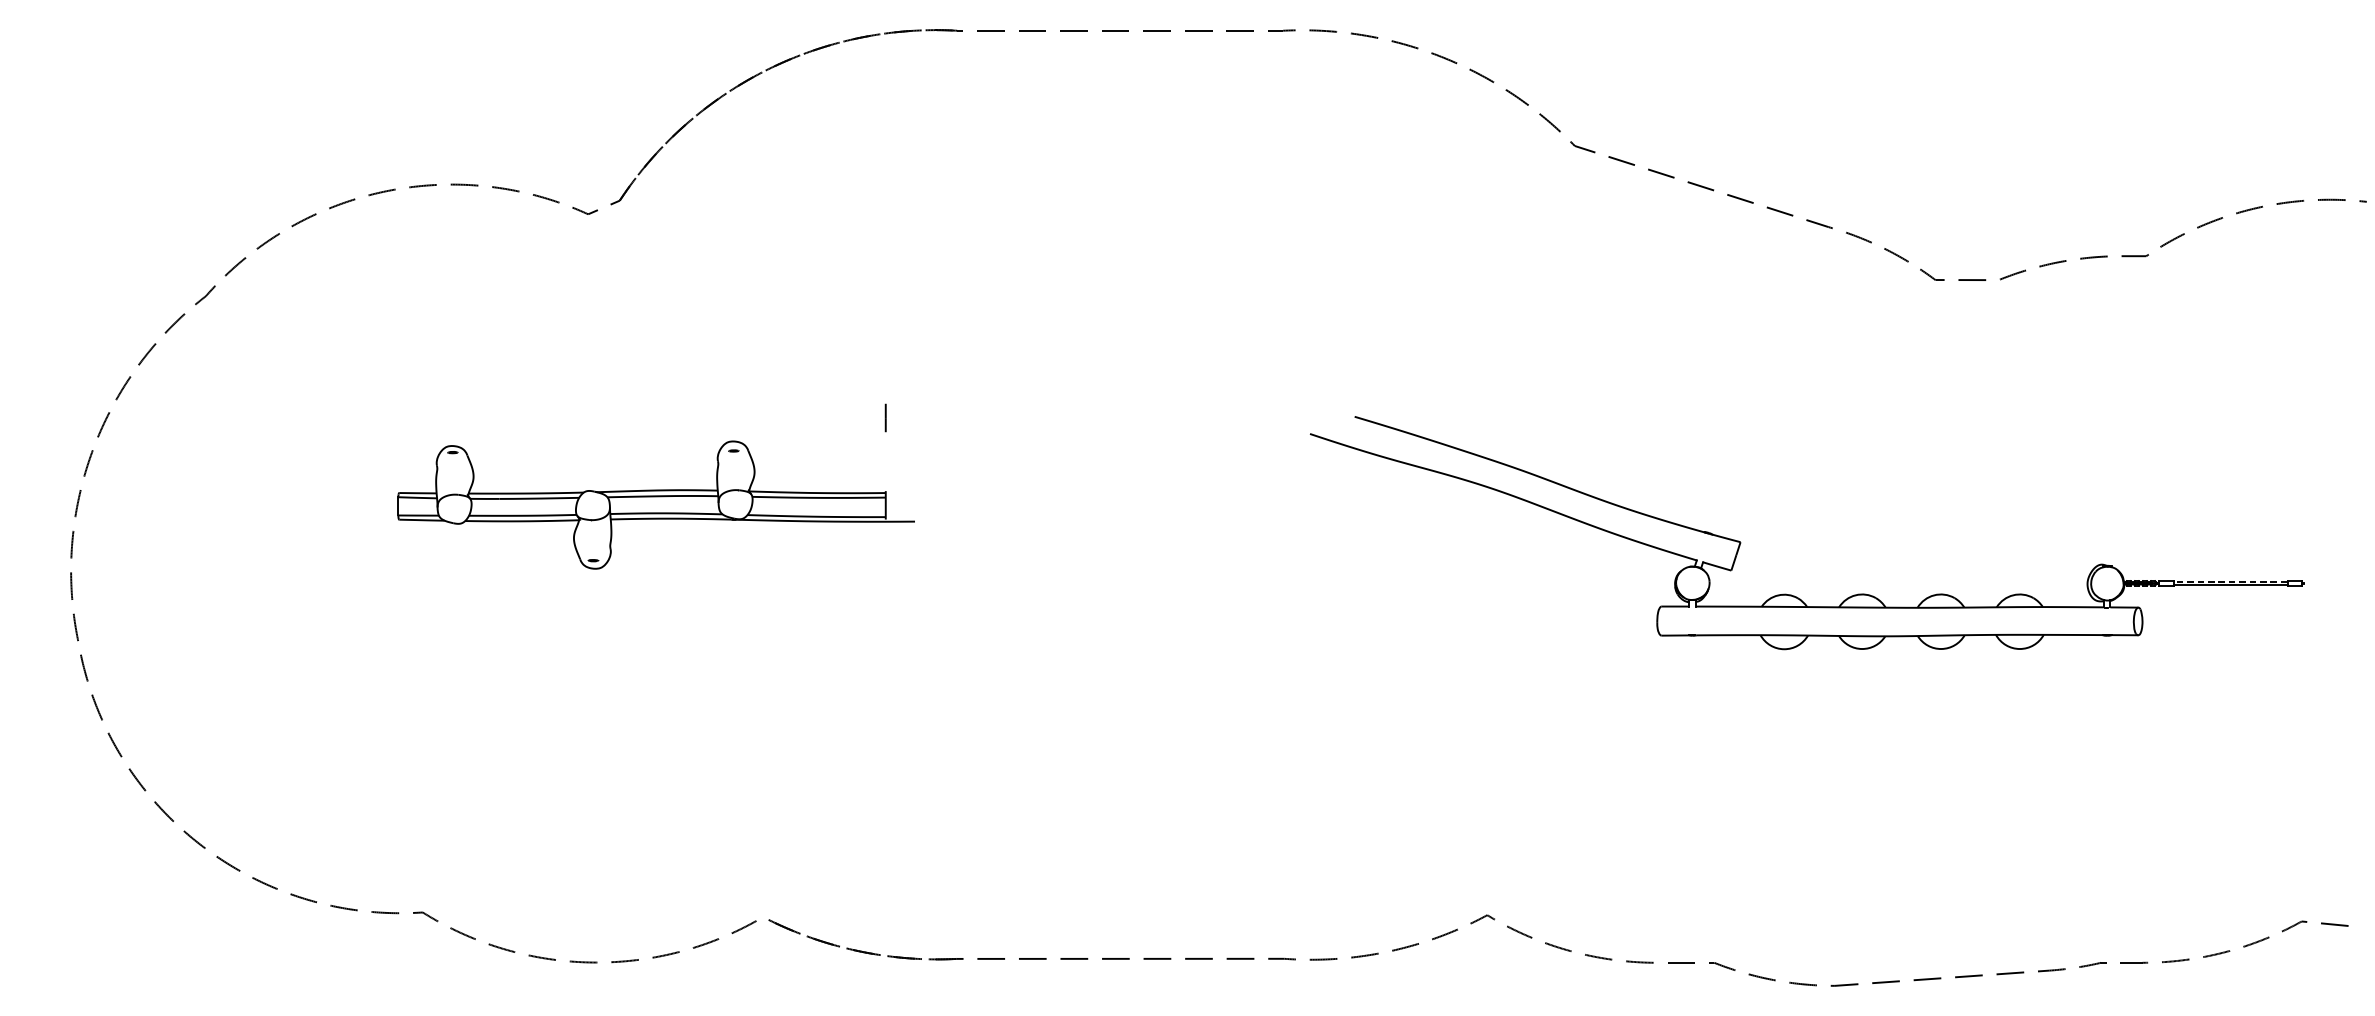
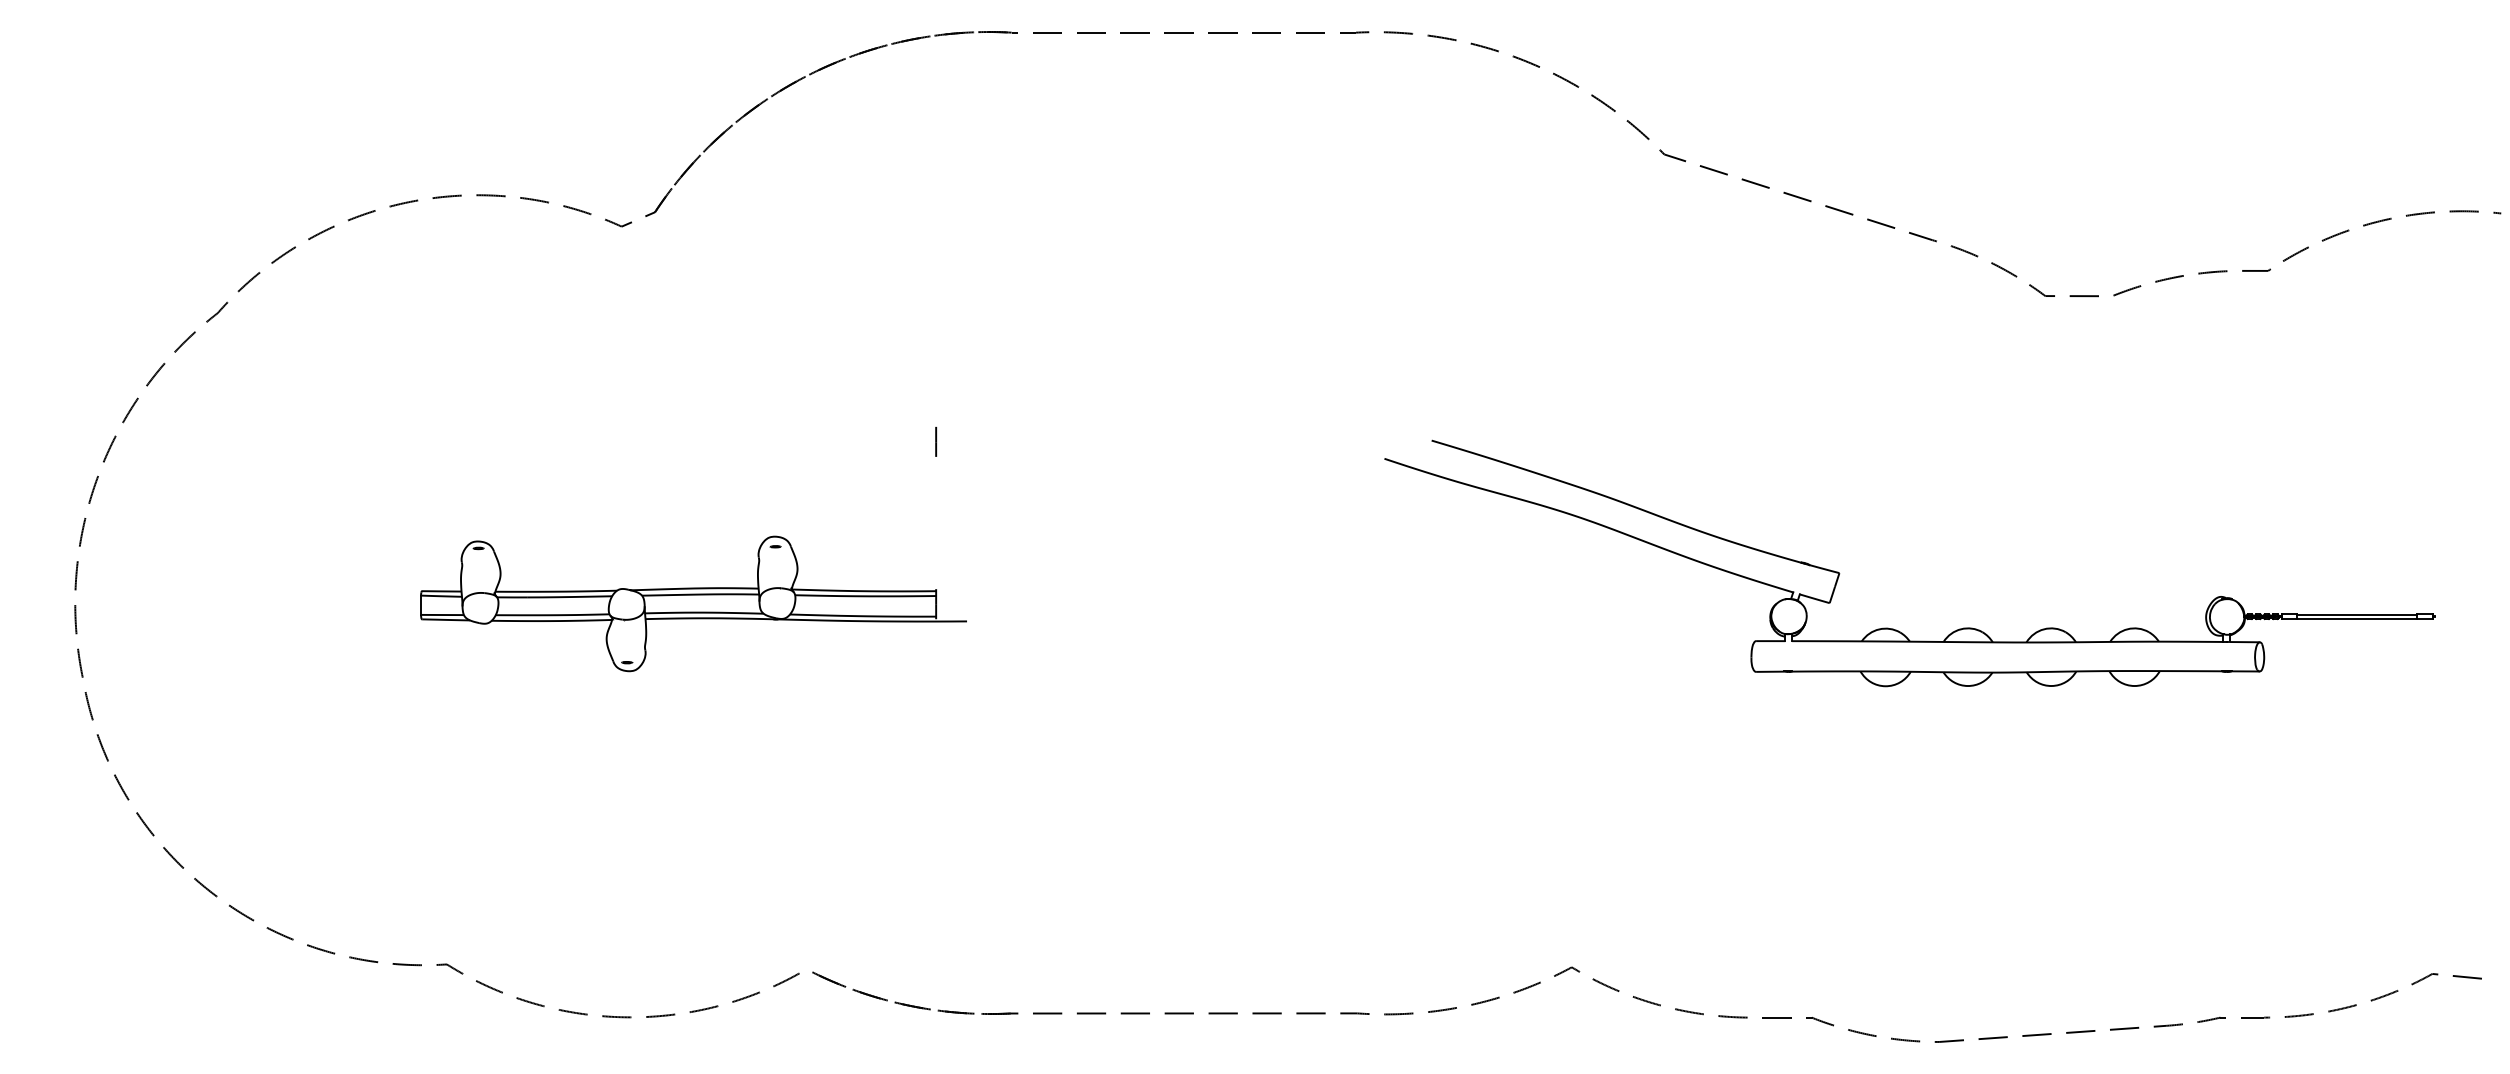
part: (656, 504) -> (693, 603), moved
line: (2229, 581) -> (2356, 614), dashed -> solid

